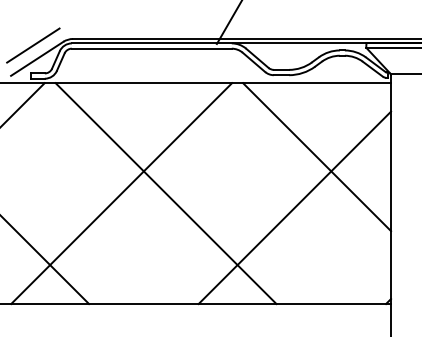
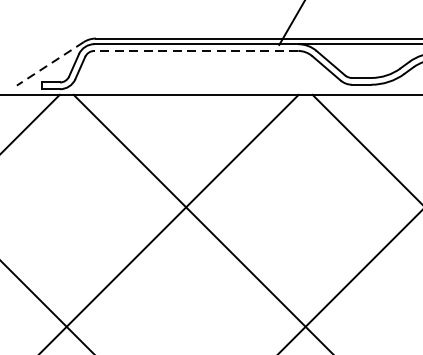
line: (33, 45) -> (45, 46), removed
line: (151, 48) -> (195, 50), solid -> dashed
line: (36, 59) -> (49, 64), solid -> dashed

